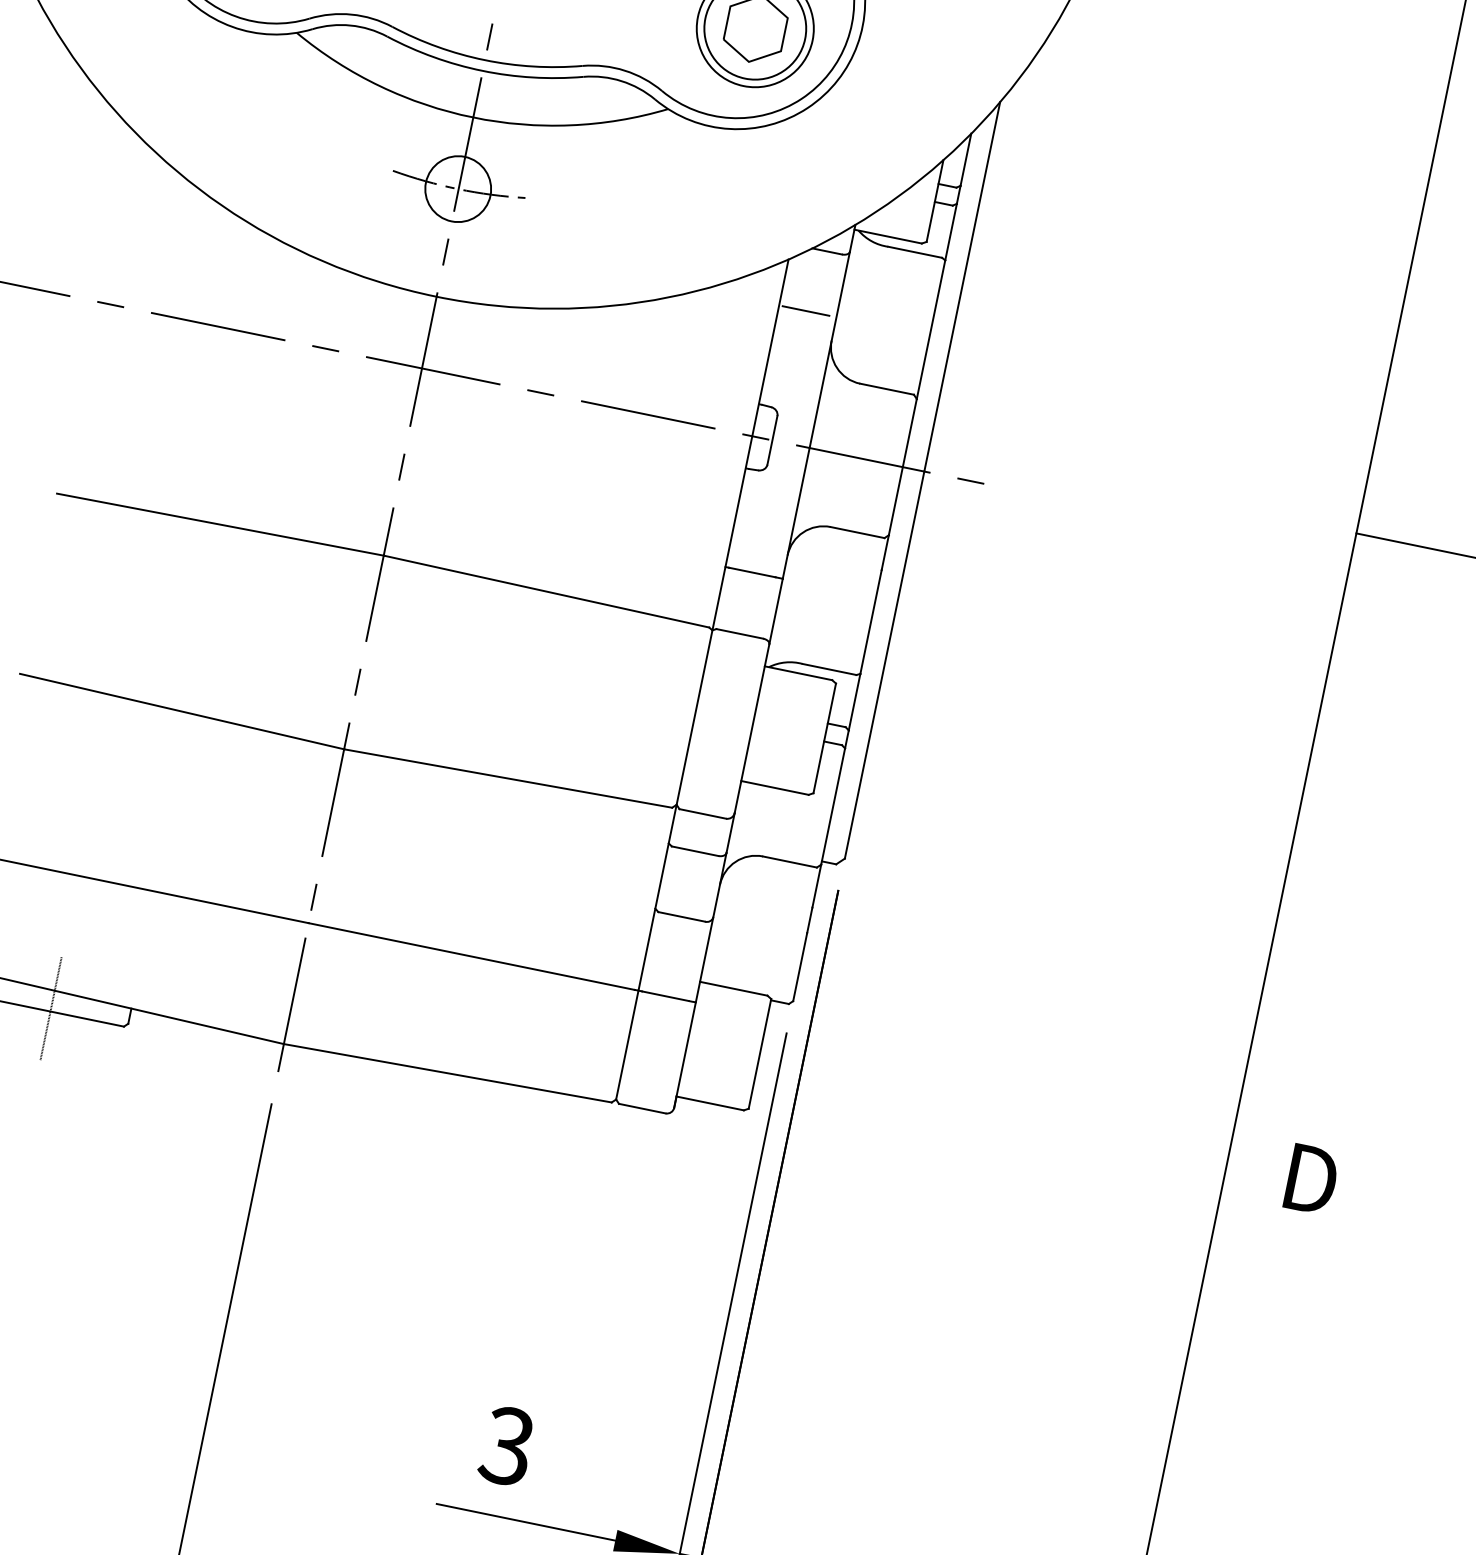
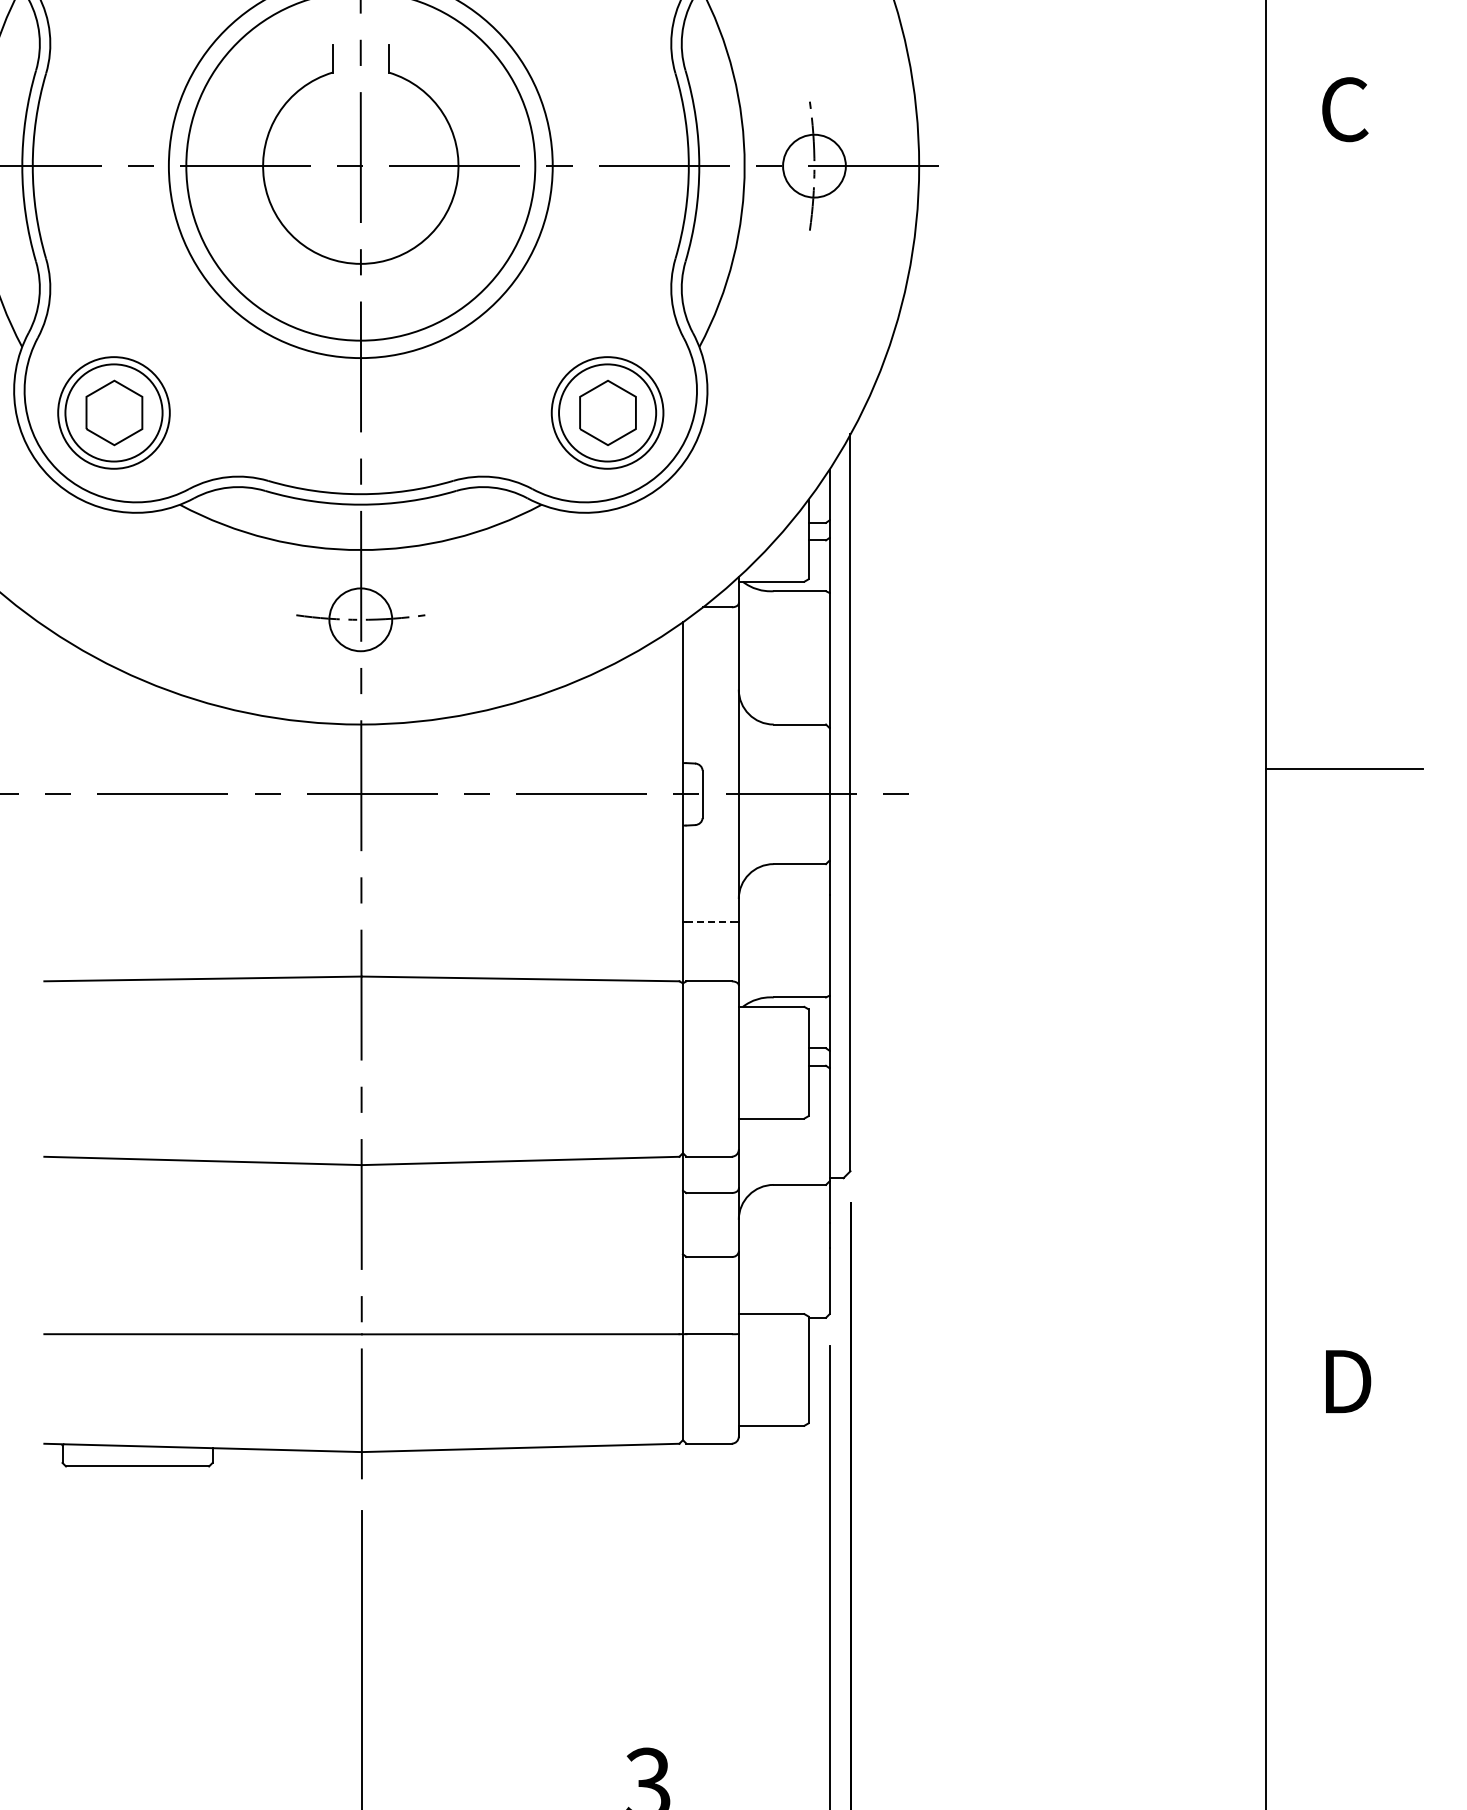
line: (805, 311) -> (708, 667), removed
line: (752, 572) -> (709, 921), solid -> dashed
line: (51, 1008) -> (137, 1463), removed

